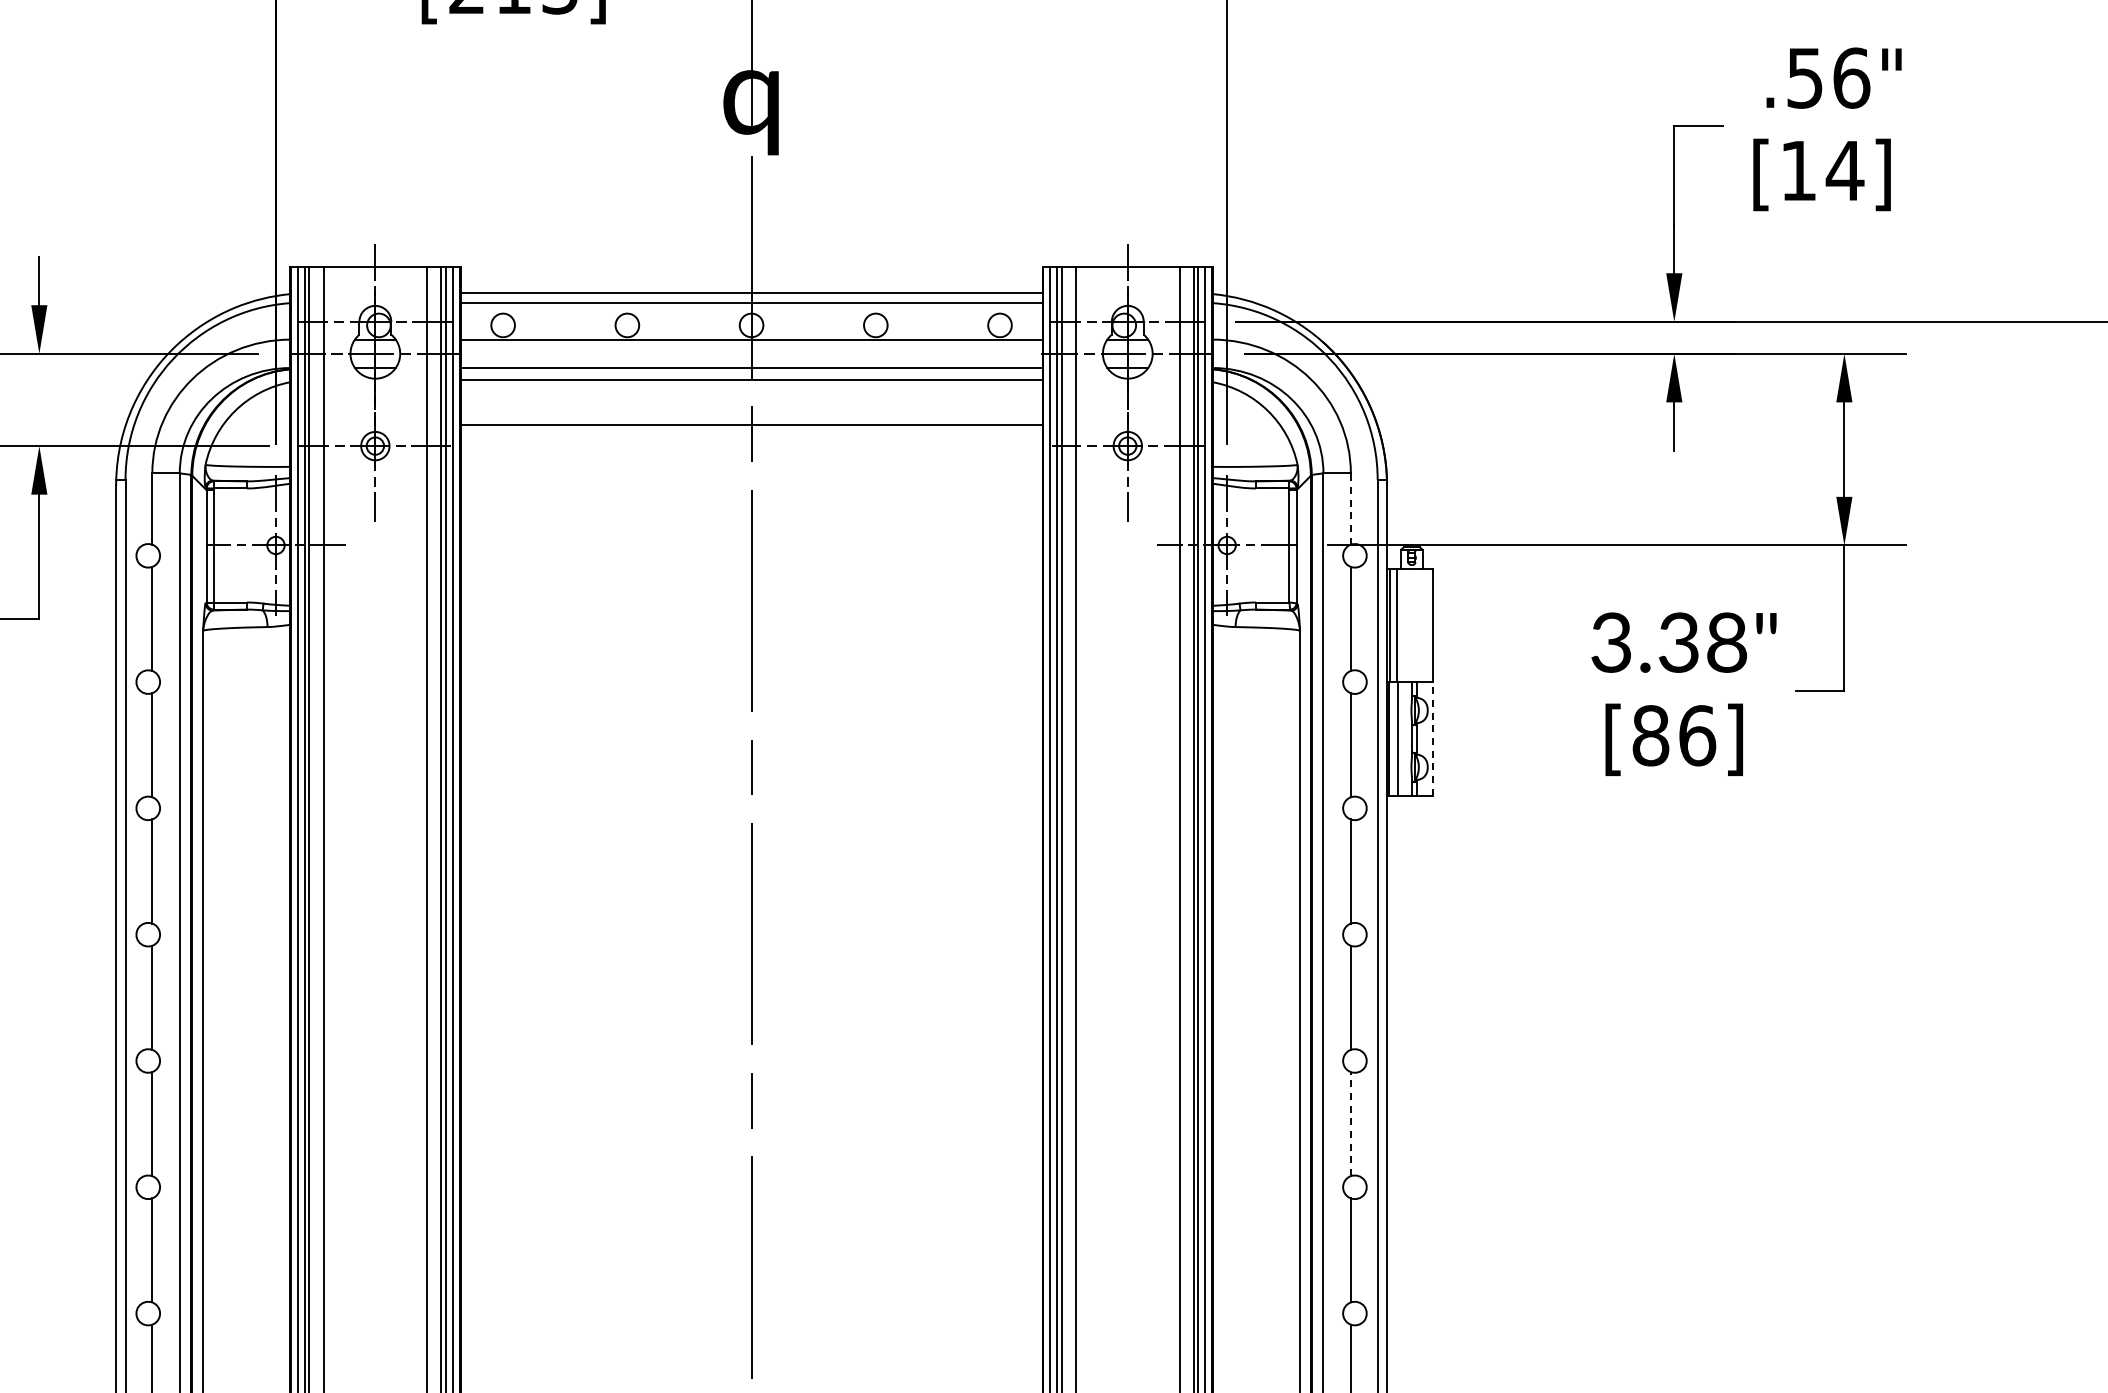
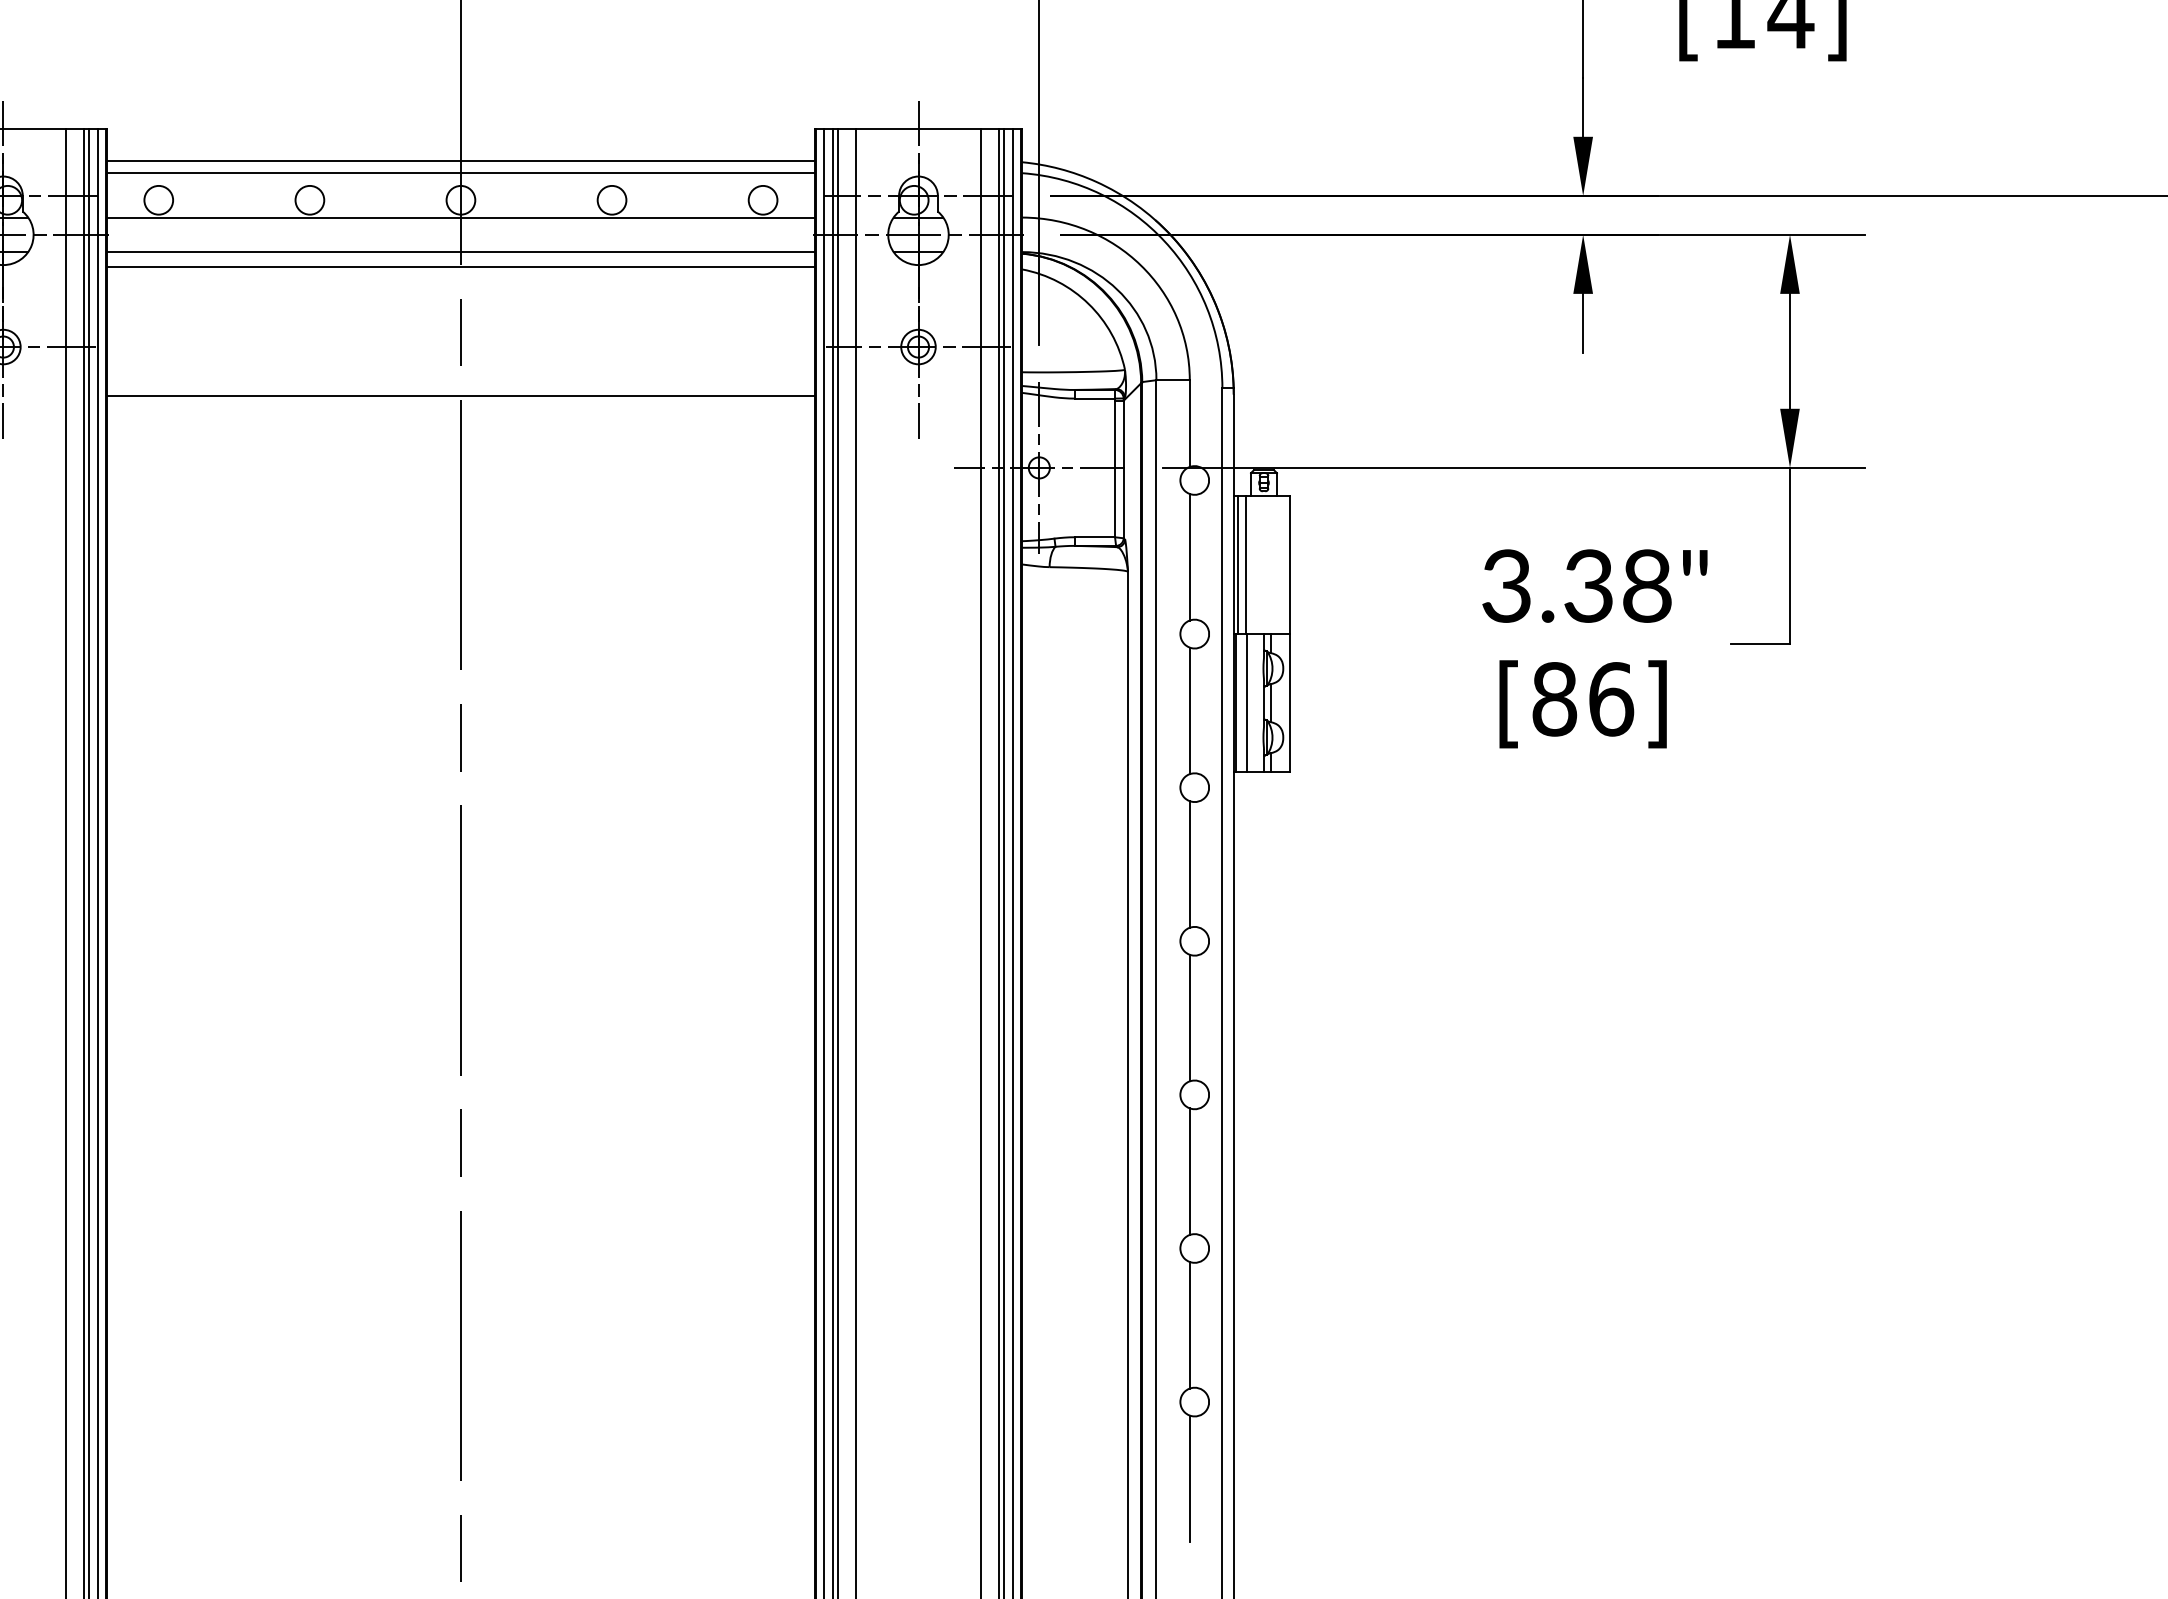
line: (751, 424) -> (460, 396), moved
line: (1350, 509) -> (1189, 424), dashed -> solid
line: (1433, 738) -> (1290, 702), dashed -> solid
line: (1350, 1123) -> (1189, 1170), dashed -> solid

